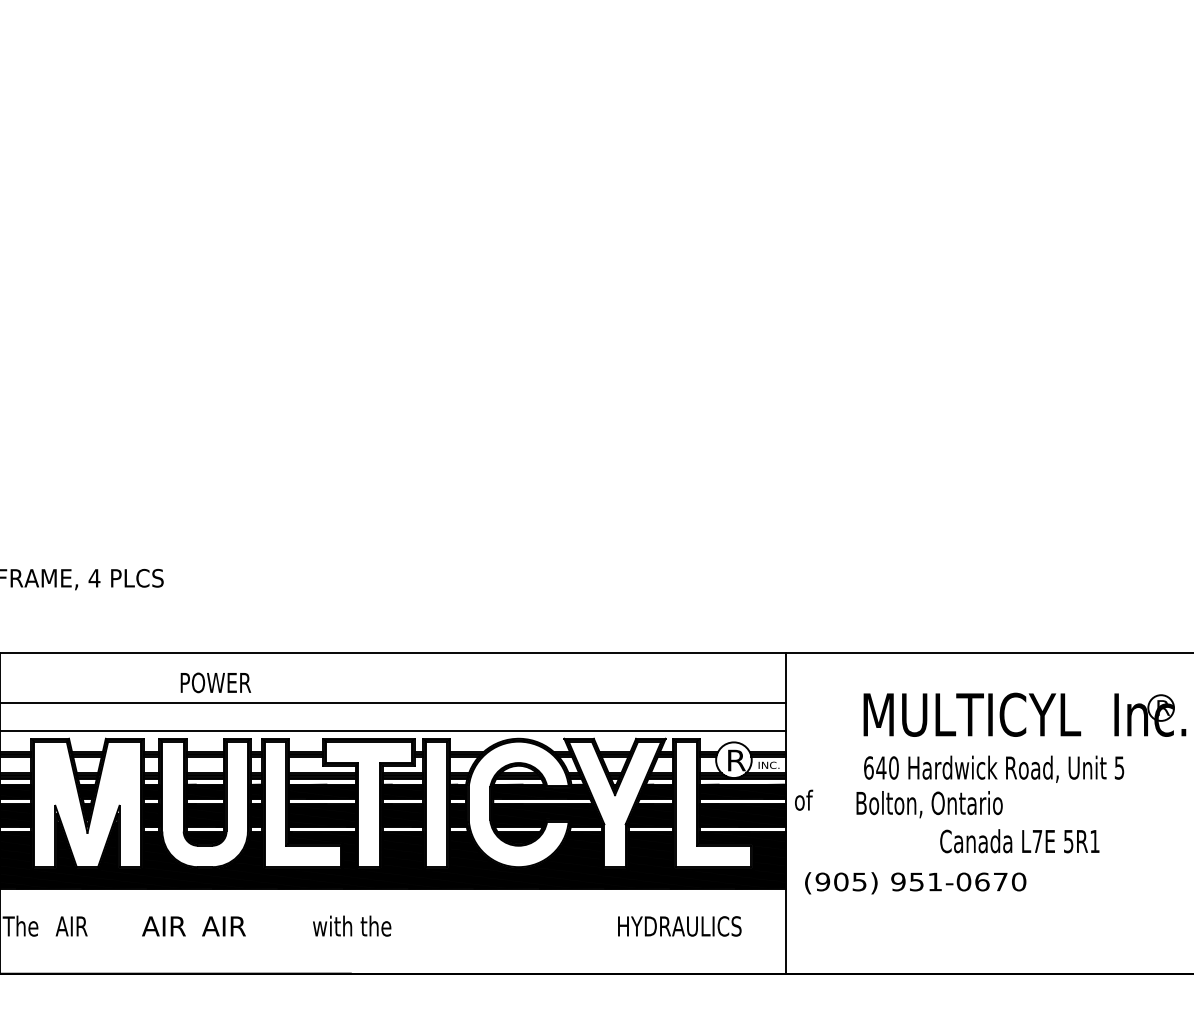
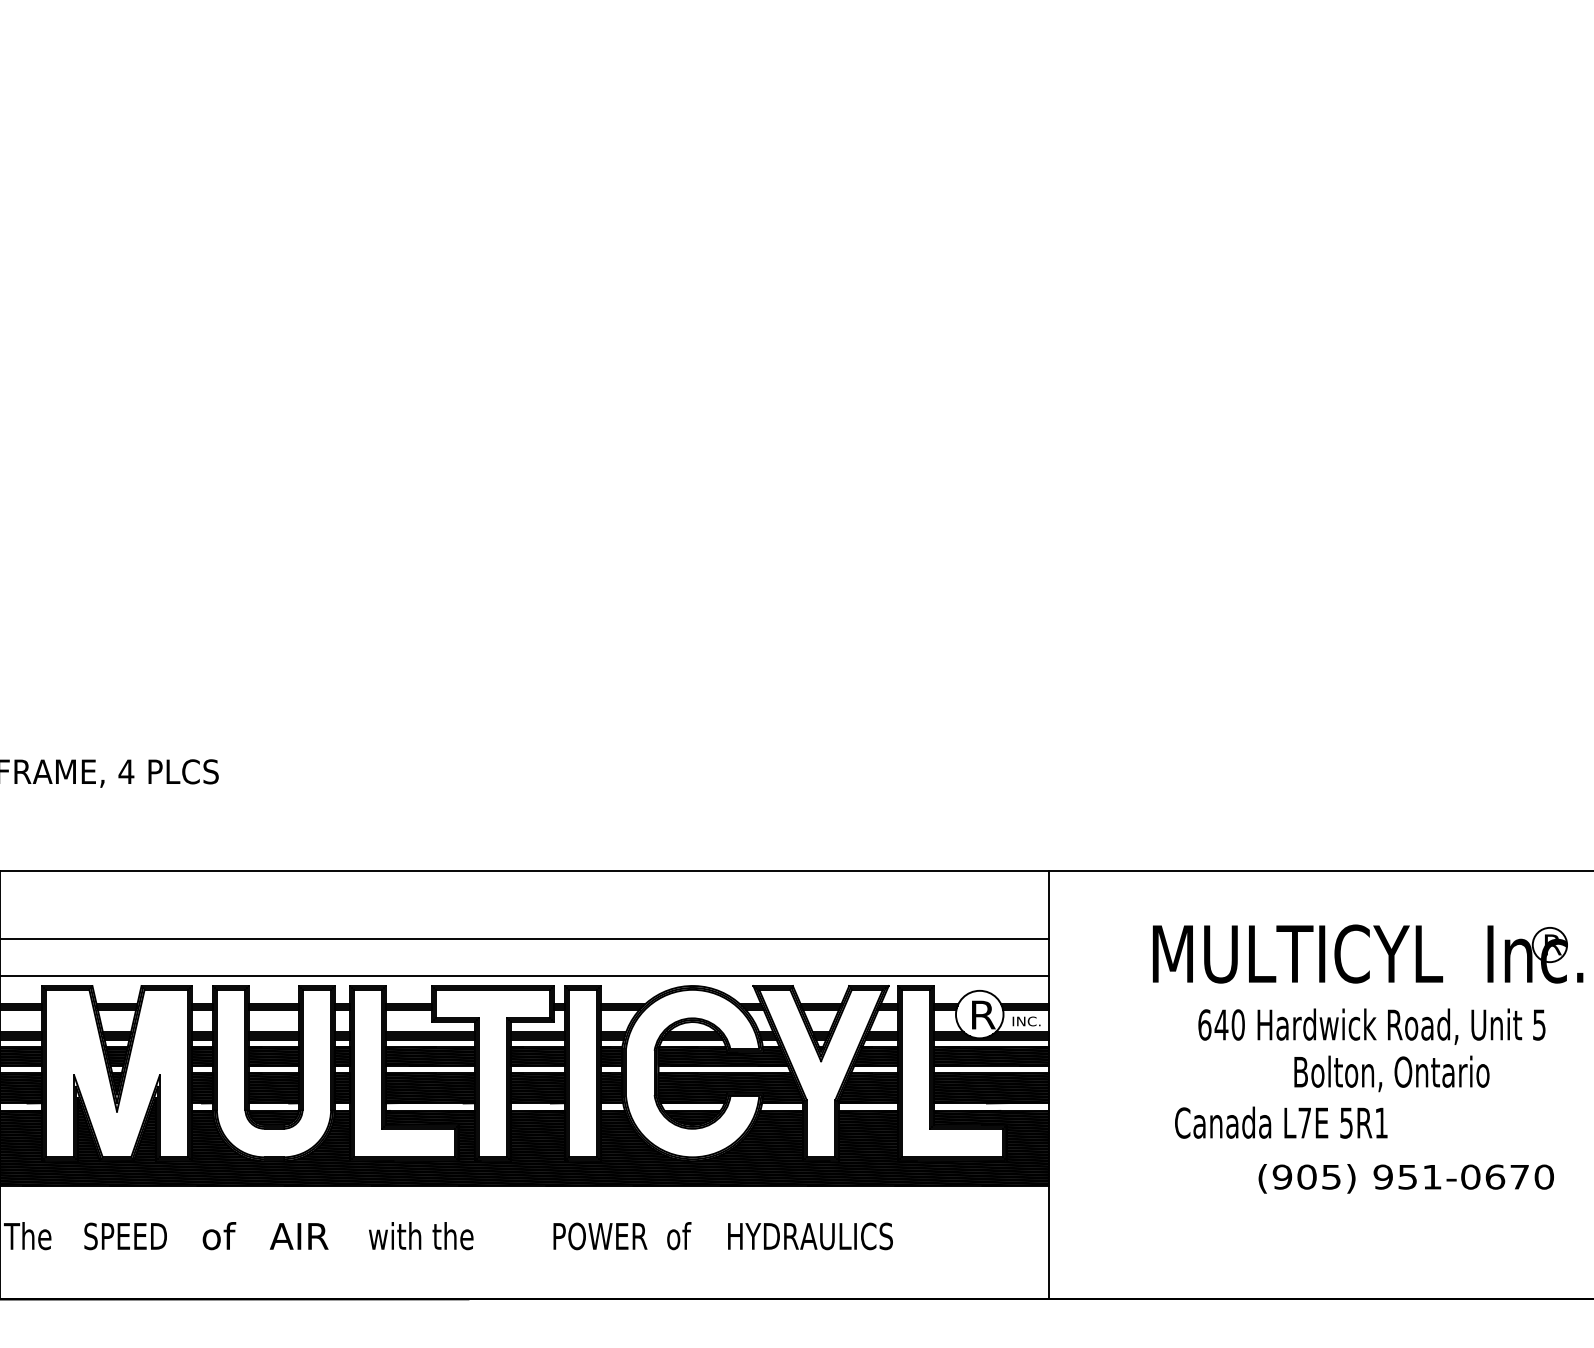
text: (215, 682) -> (600, 1236), moved
text: (993, 769) -> (1371, 1026), moved
text: (804, 800) -> (679, 1236), moved
text: (929, 804) -> (1391, 1073), moved
text: (1019, 841) -> (1281, 1122), moved
text: (915, 883) -> (1405, 1178), moved
text: (90, 926) -> (120, 1236), AIR -> SPEED
text: (163, 926) -> (218, 1236), AIR -> of
text: (352, 926) -> (421, 1236), moved
text: (679, 926) -> (810, 1236), moved

